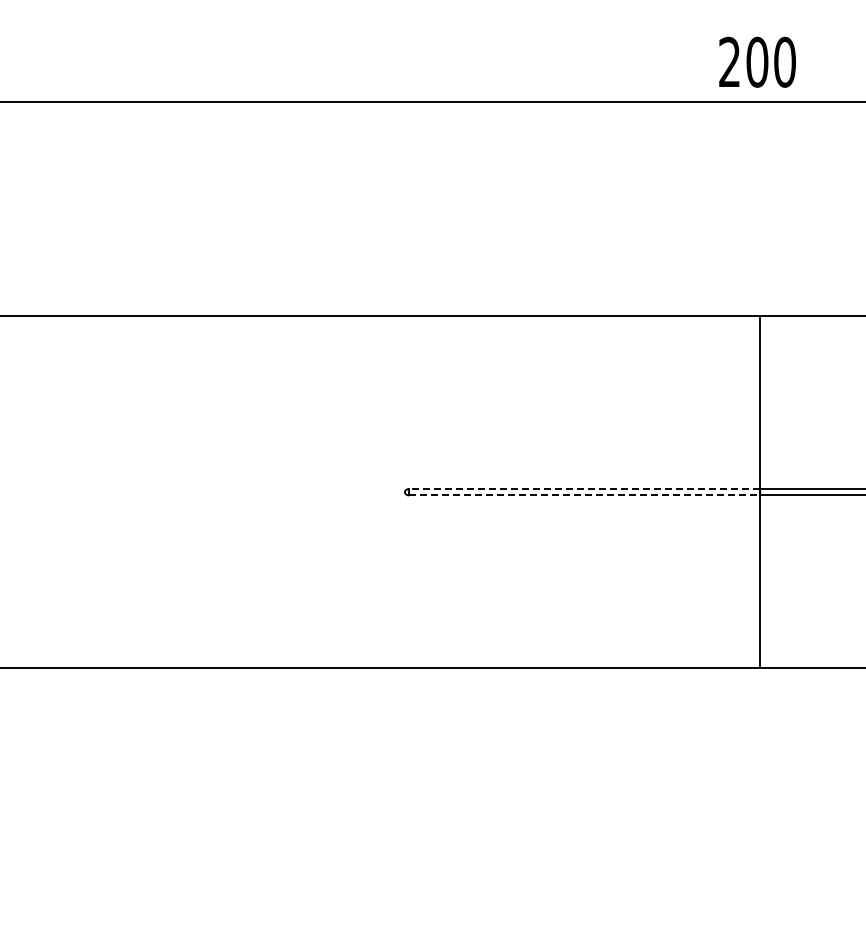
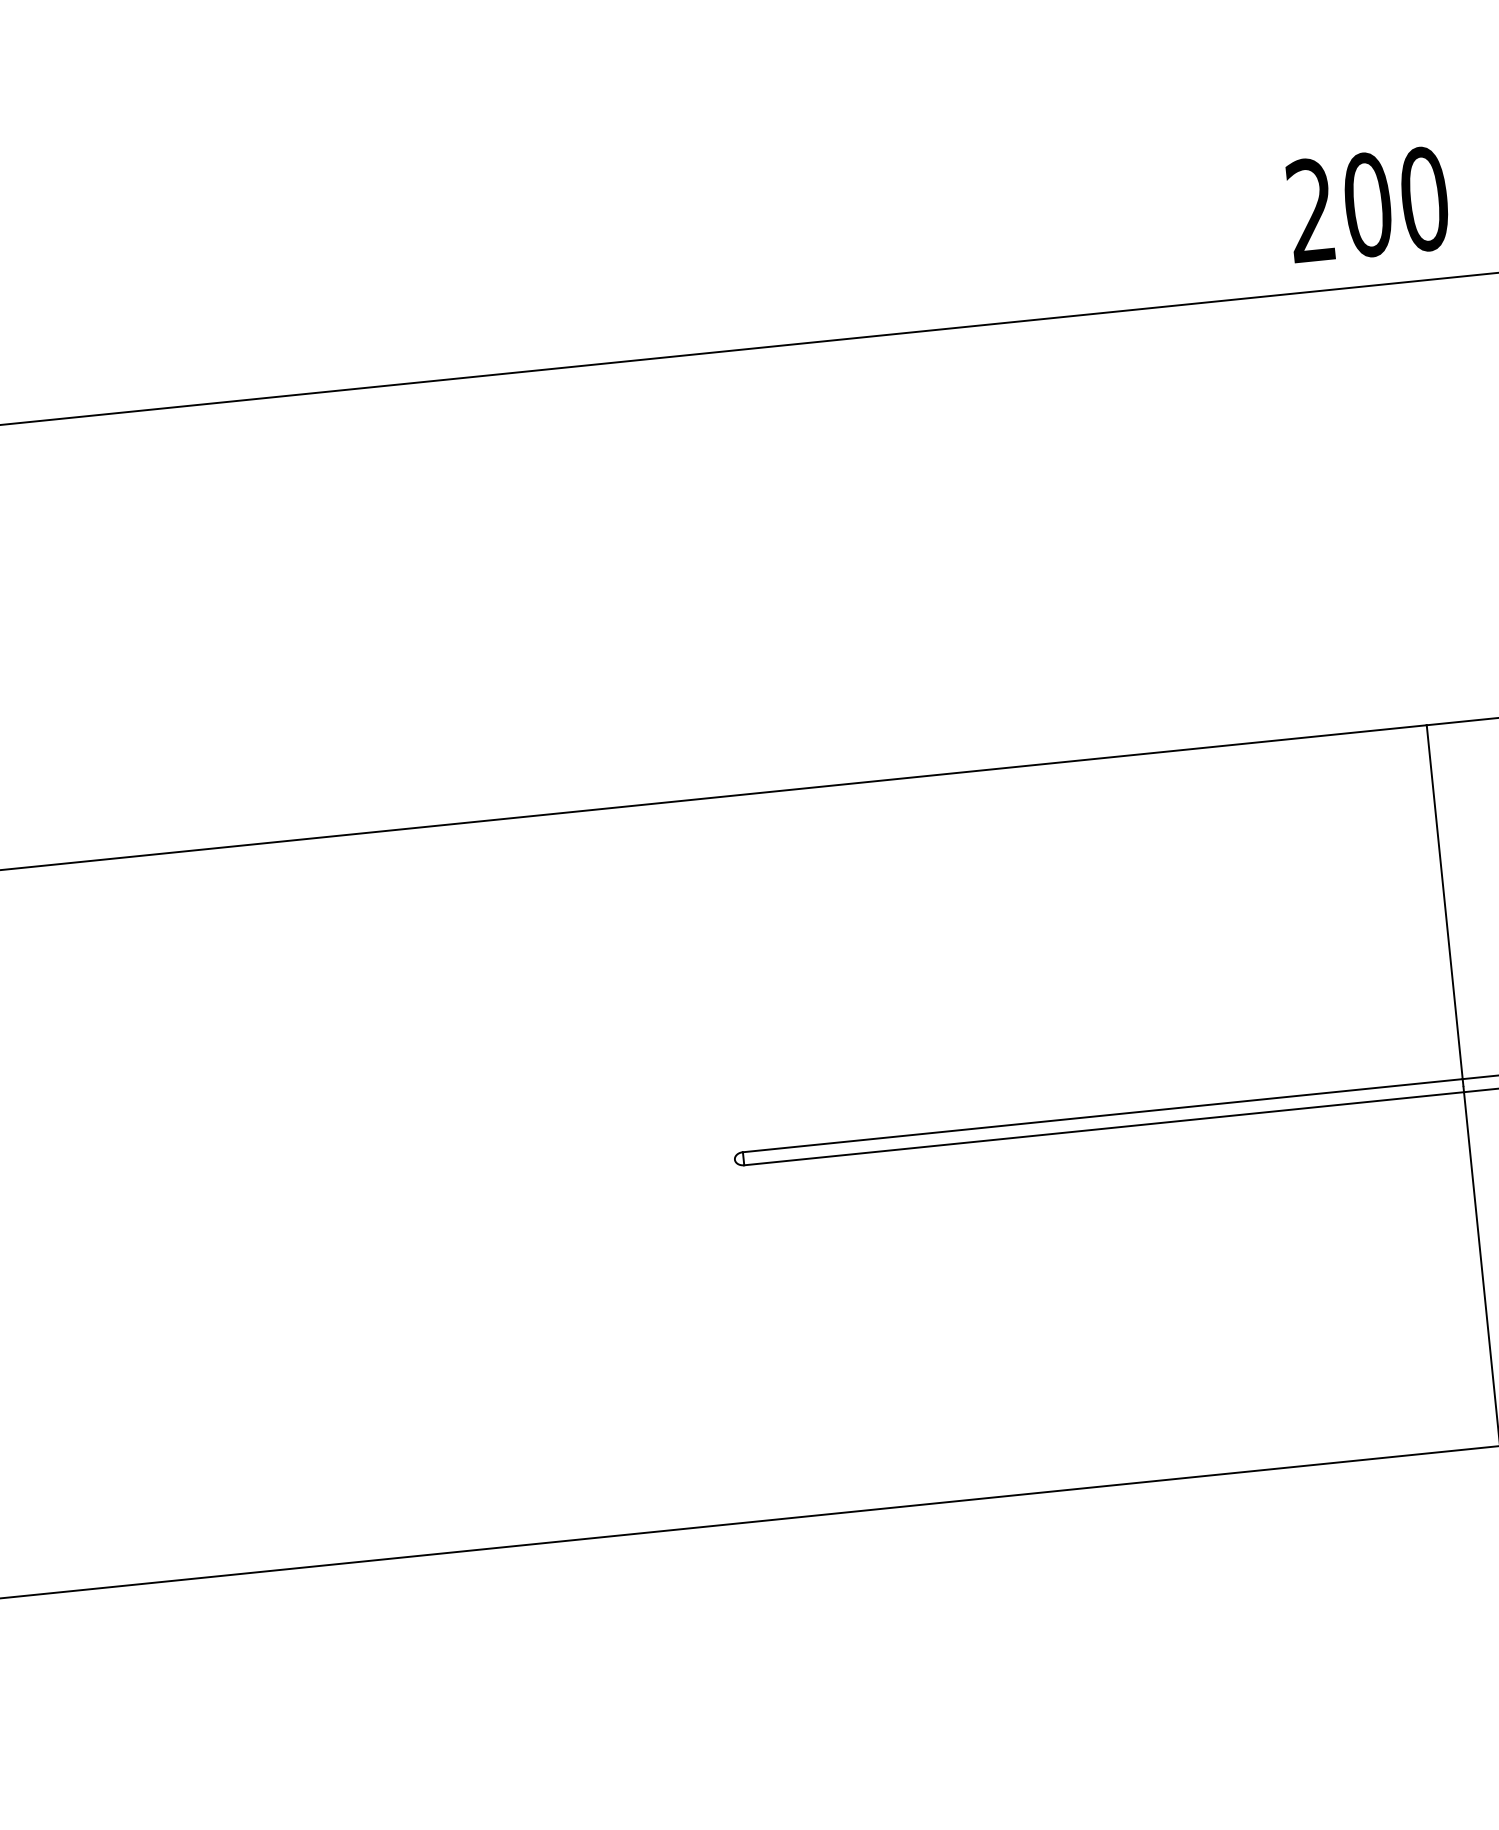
line: (584, 489) -> (1102, 1116), dashed -> solid
line: (584, 495) -> (1103, 1128), dashed -> solid

